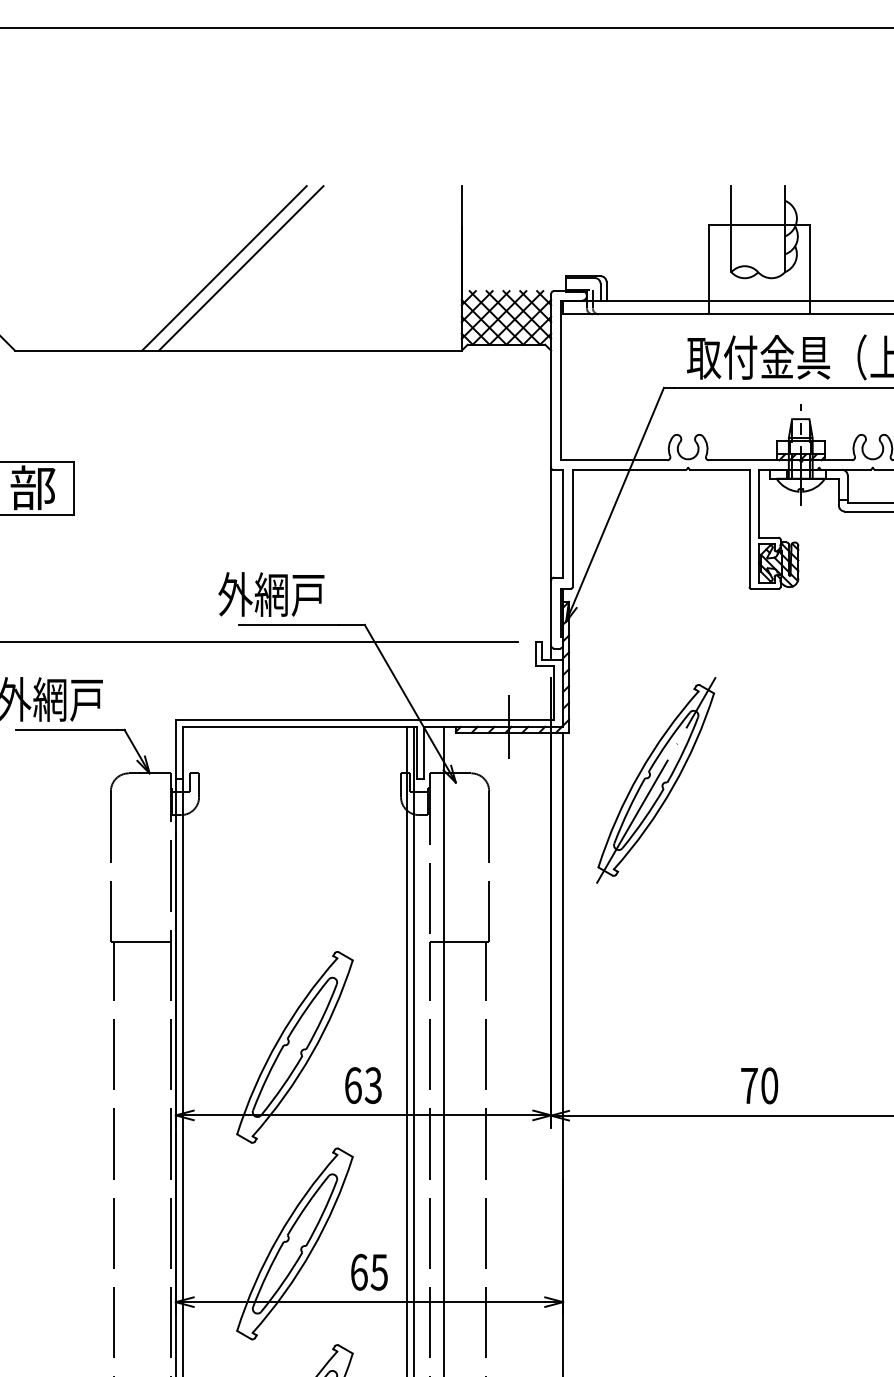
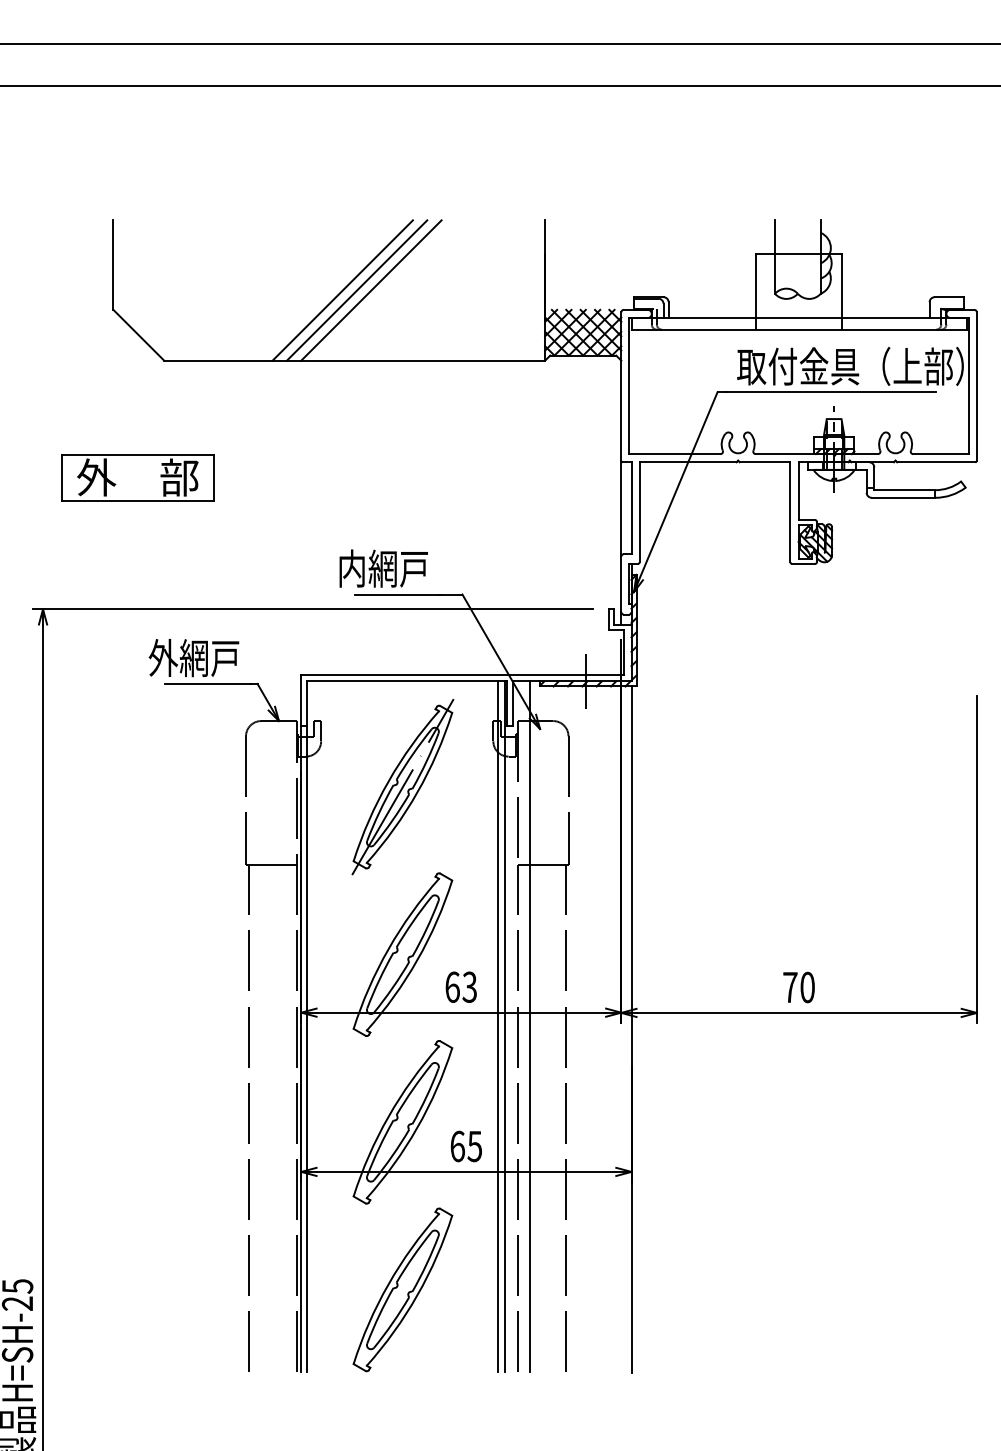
line: (258, 268) -> (371, 290), added
text: (234, 594) -> (351, 568), 外網戸 -> 内網戸
part: (655, 780) -> (402, 787), moved

